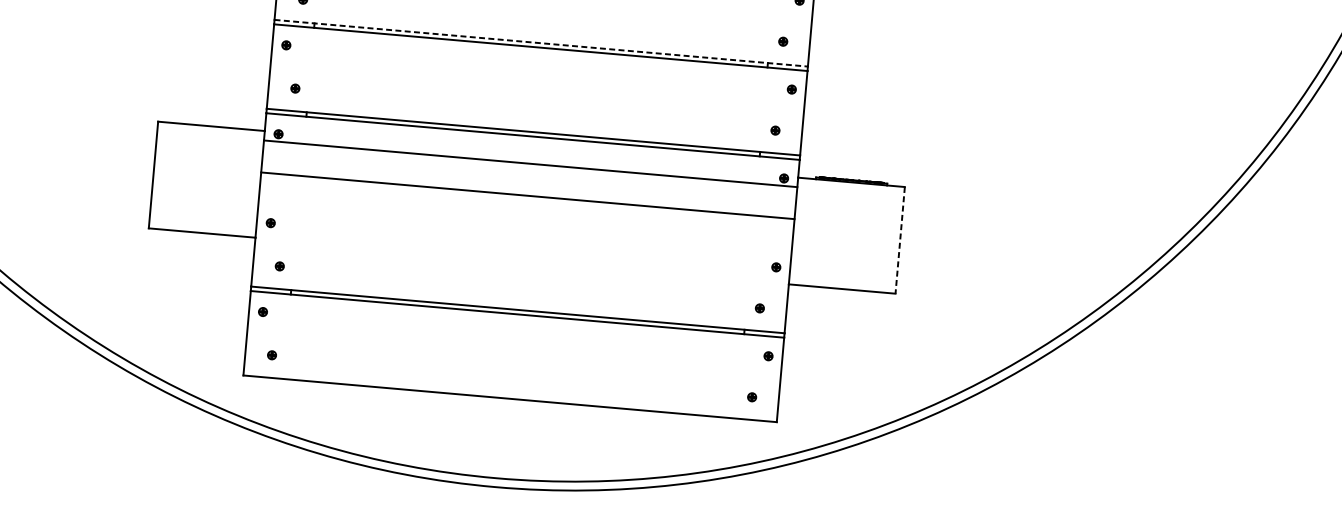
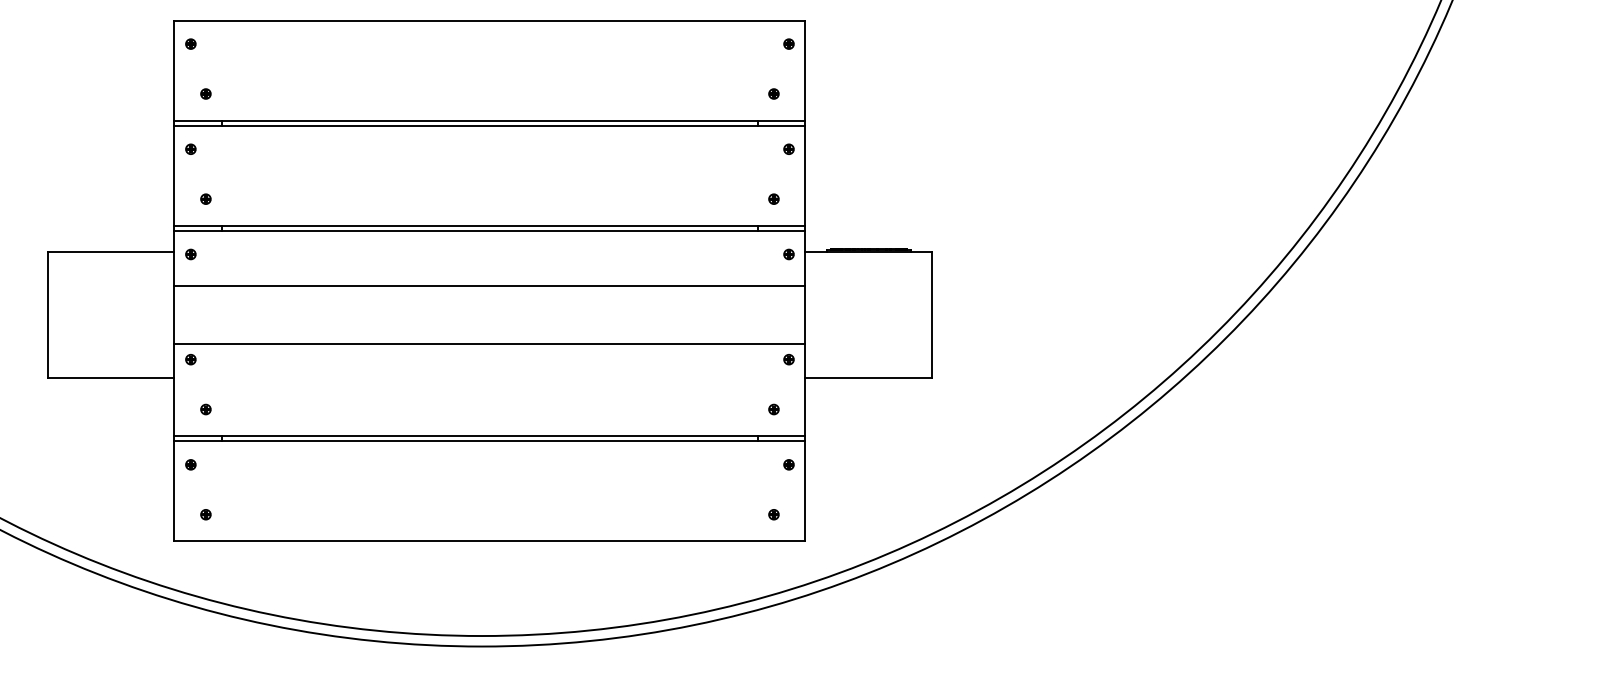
line: (540, 43) -> (489, 120), dashed -> solid
line: (530, 163) -> (489, 286), moved
line: (527, 196) -> (489, 344), moved
line: (900, 240) -> (931, 315), dashed -> solid

